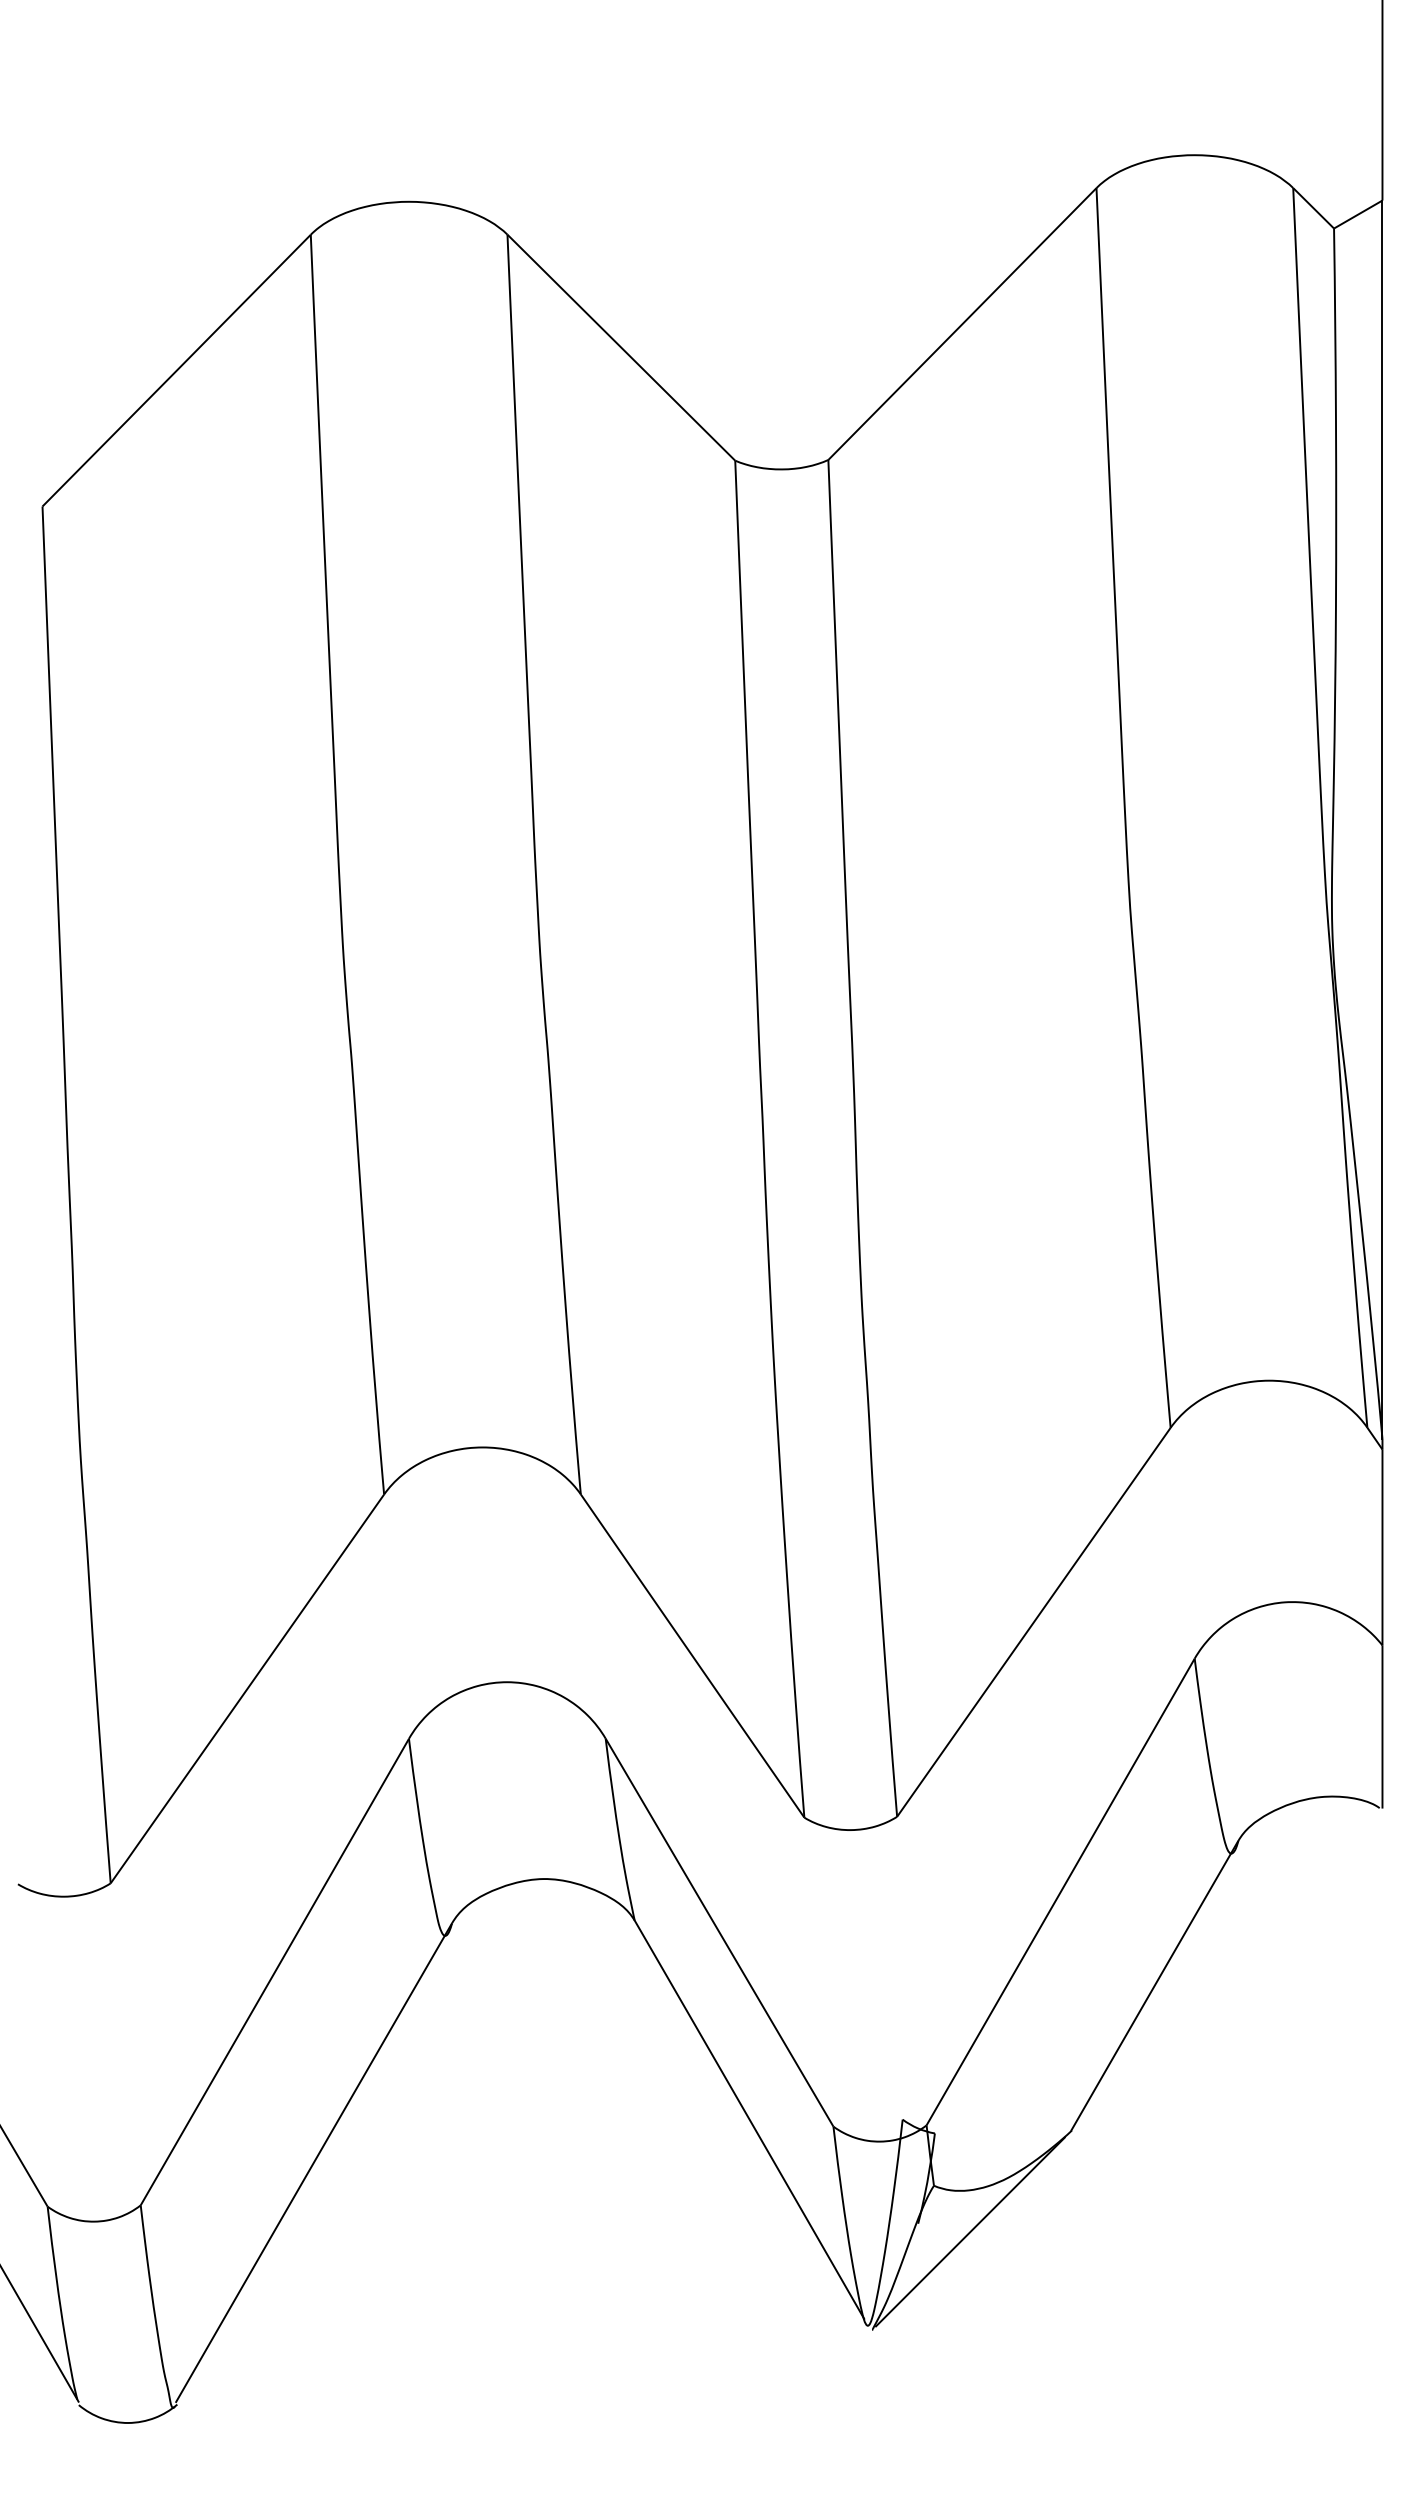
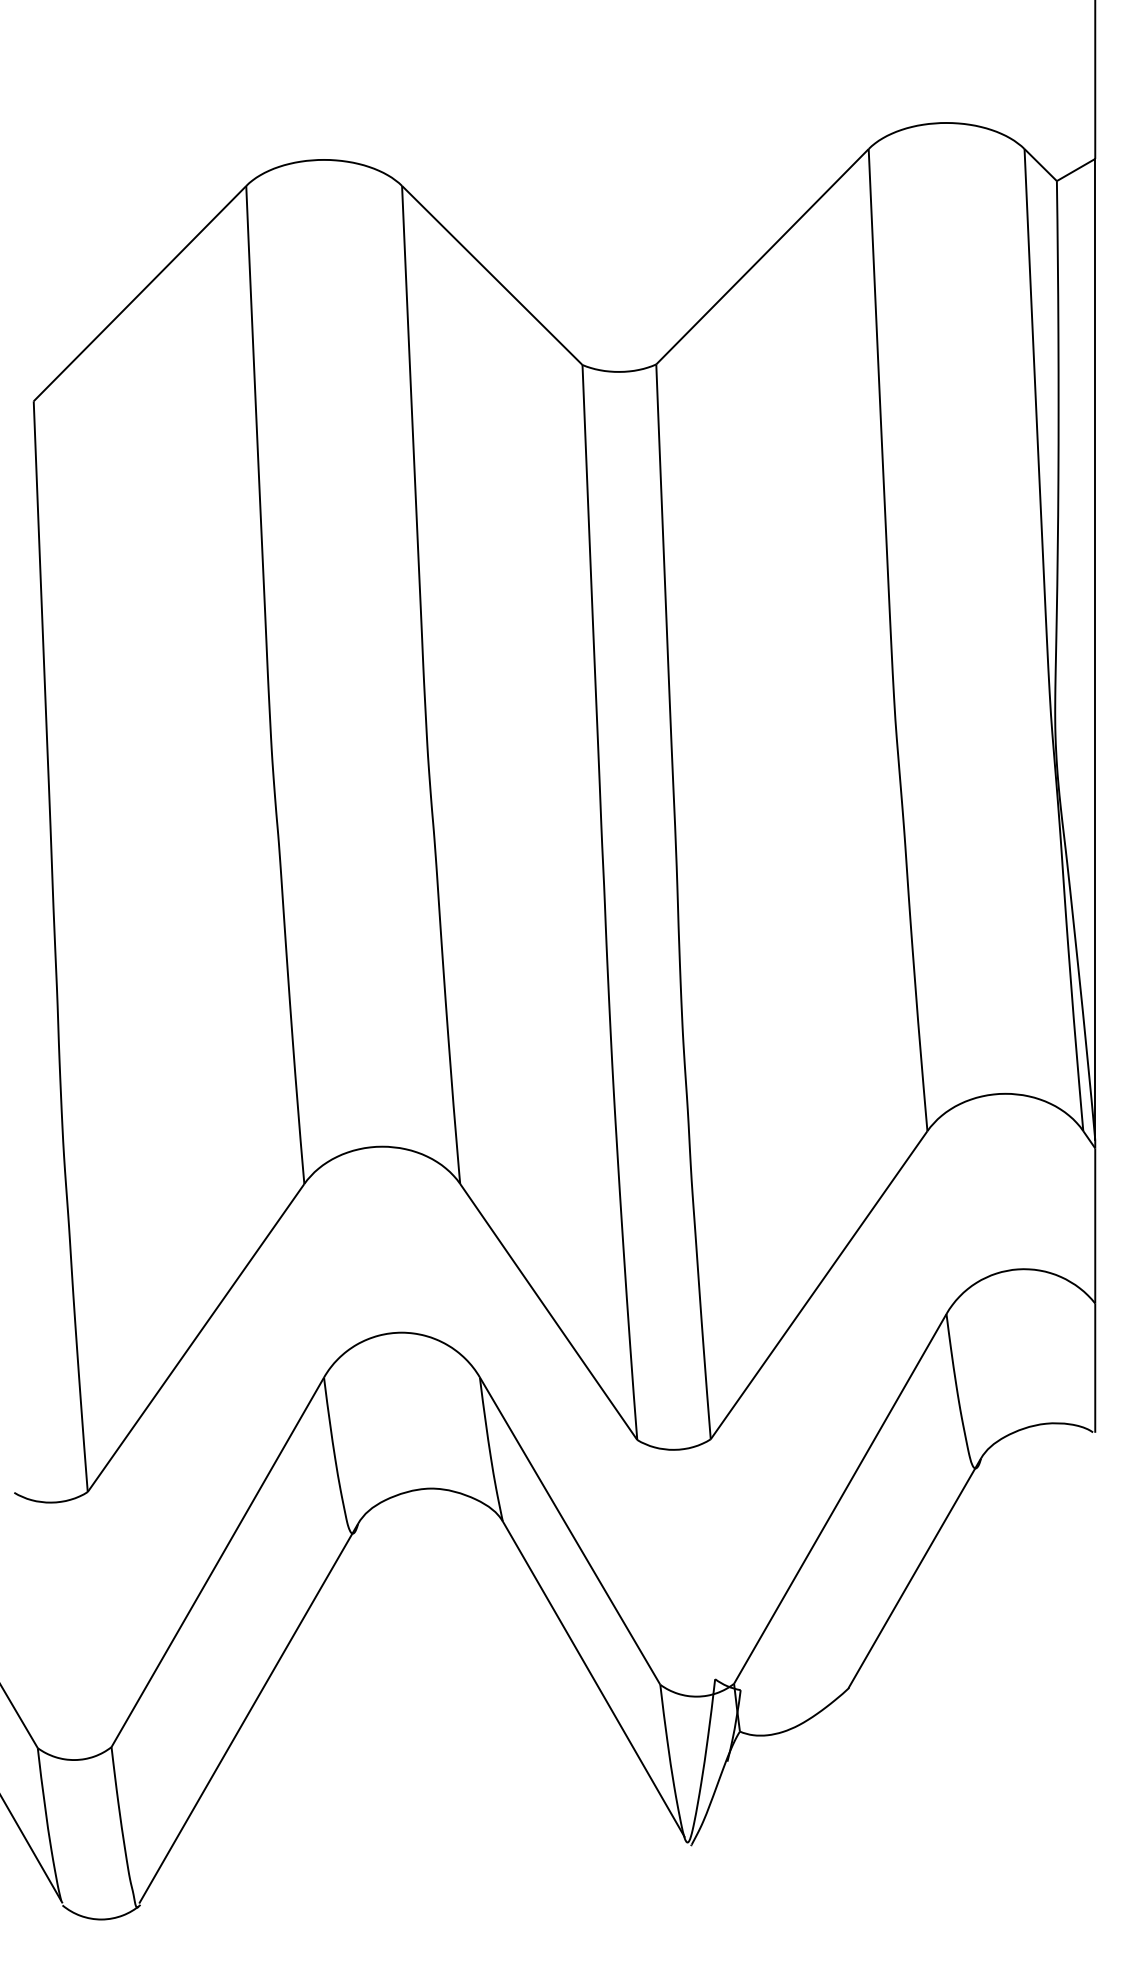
line: (970, 2231) -> (768, 1767), removed

